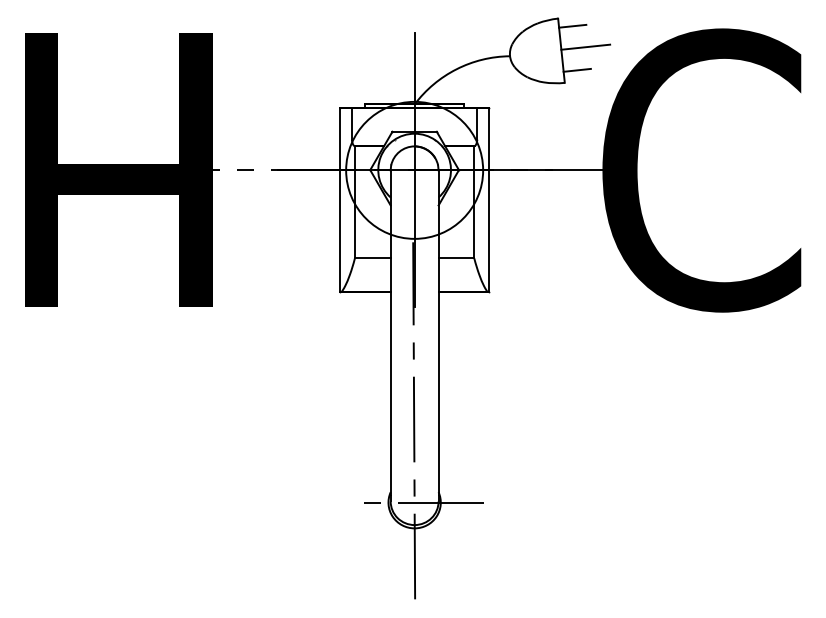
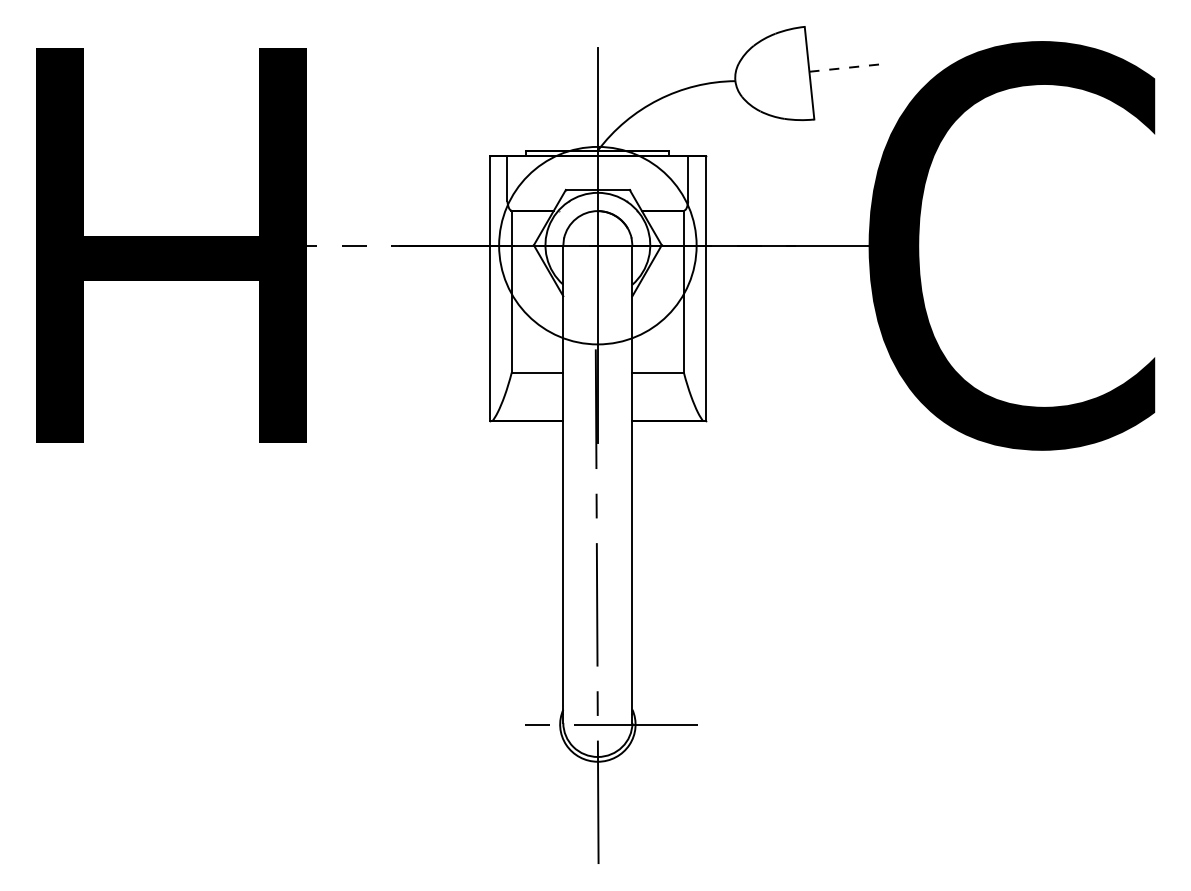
line: (572, 25) -> (825, 36), removed
line: (585, 47) -> (844, 68), solid -> dashed
line: (576, 69) -> (831, 100), removed

